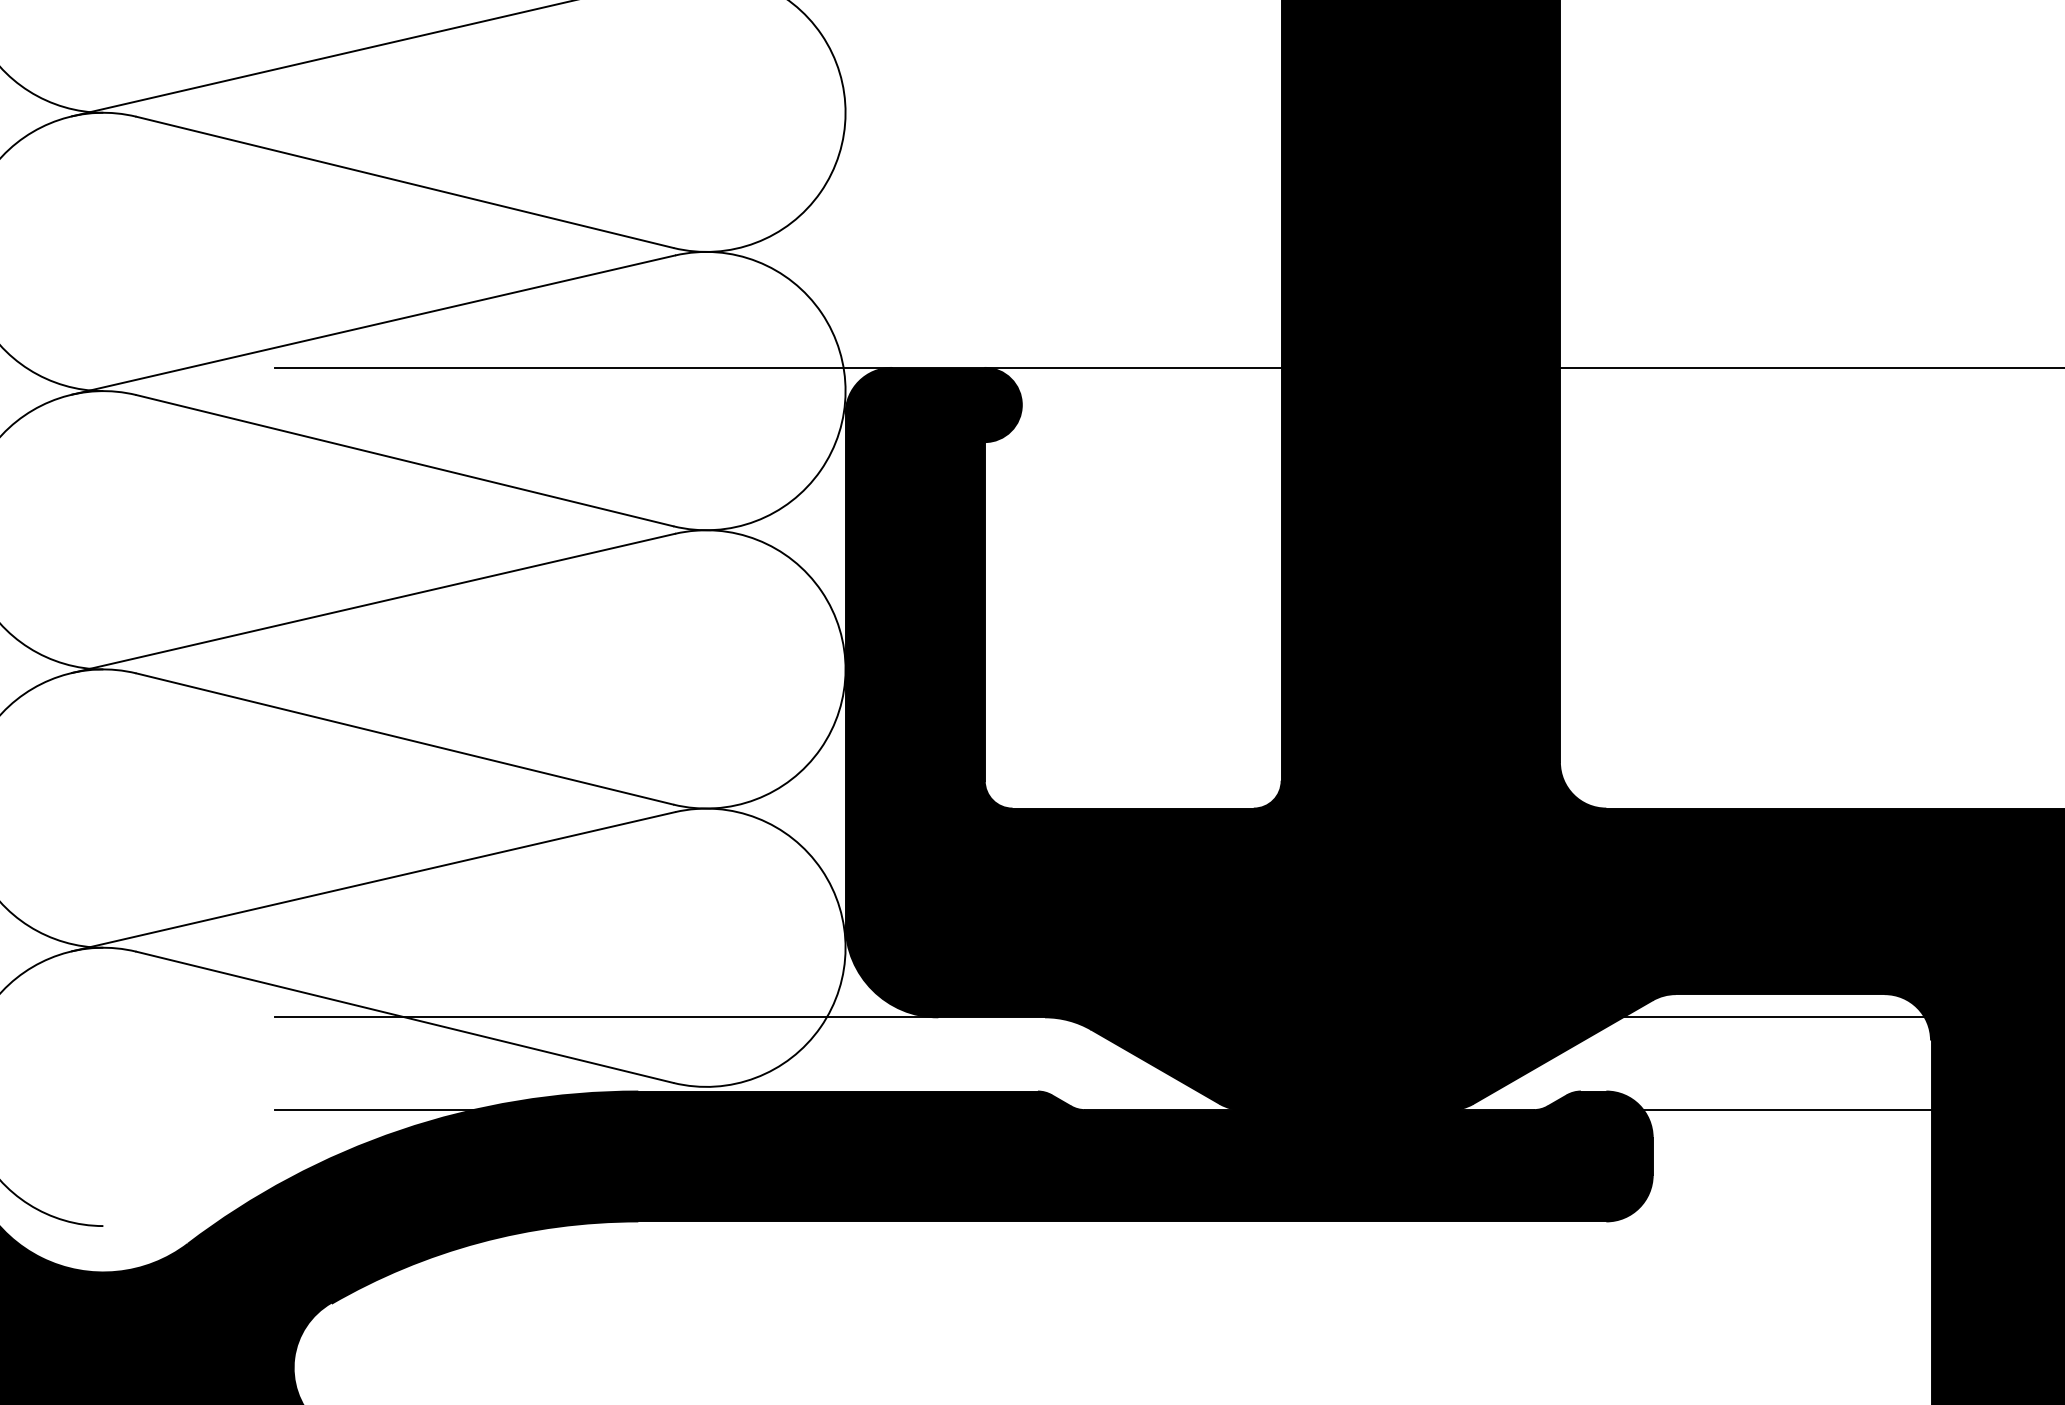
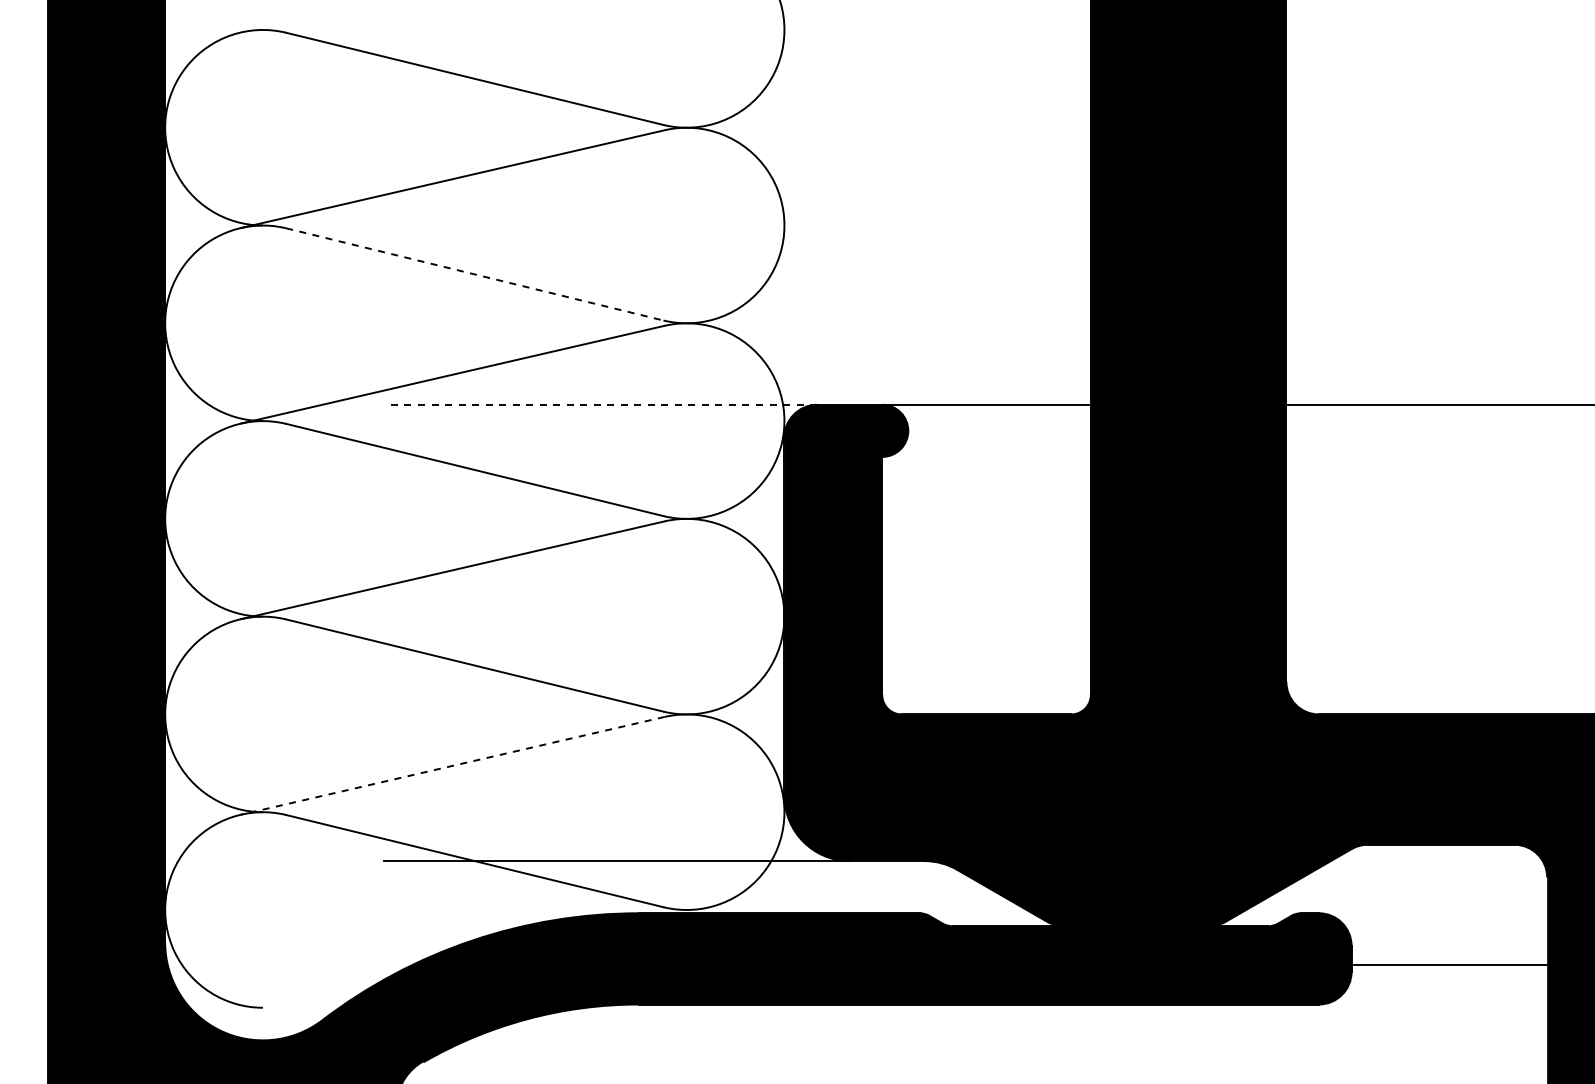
line: (405, 182) -> (475, 274), solid -> dashed
line: (583, 367) -> (600, 404), solid -> dashed
line: (373, 881) -> (452, 765), solid -> dashed
line: (1773, 1017) -> (1436, 861), removed
line: (373, 1110) -> (452, 926), removed
line: (1787, 1110) -> (1446, 965), moved

